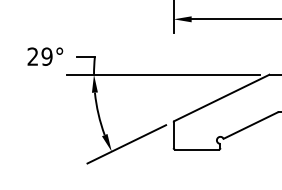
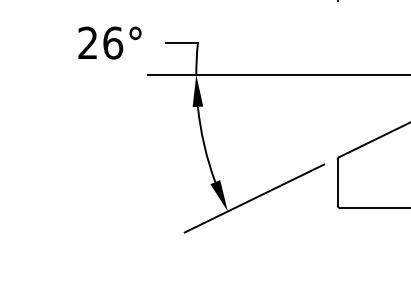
text: (46, 56) -> (111, 42), 29° -> 26°

